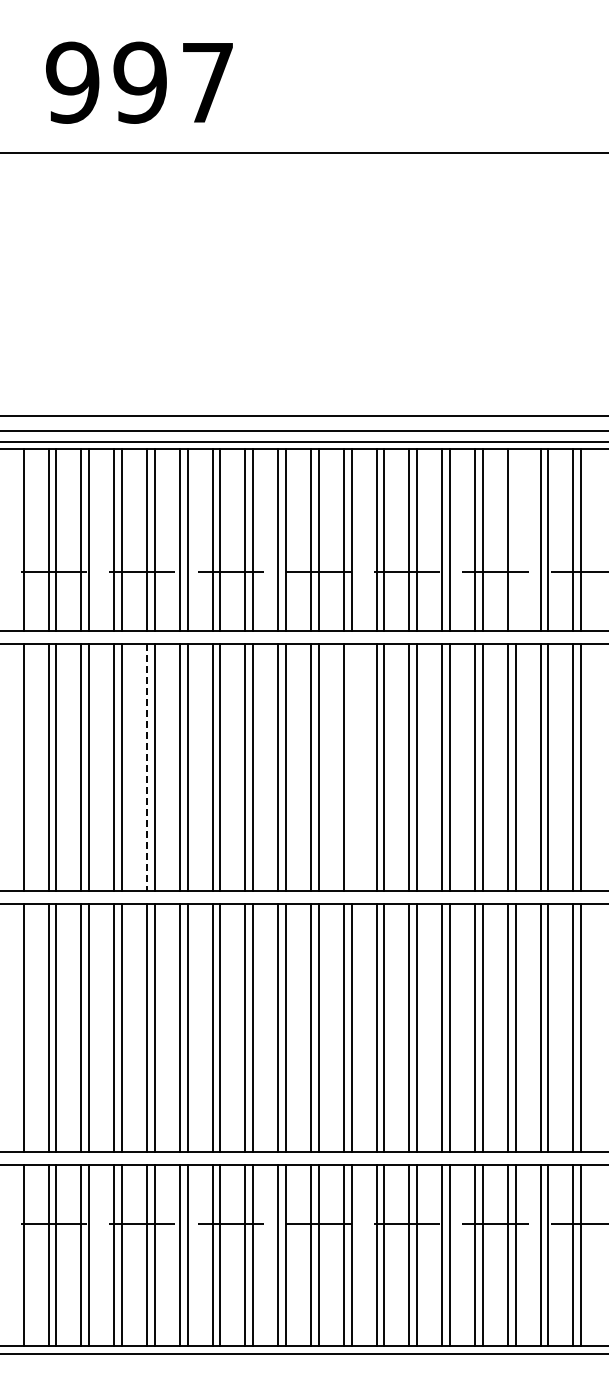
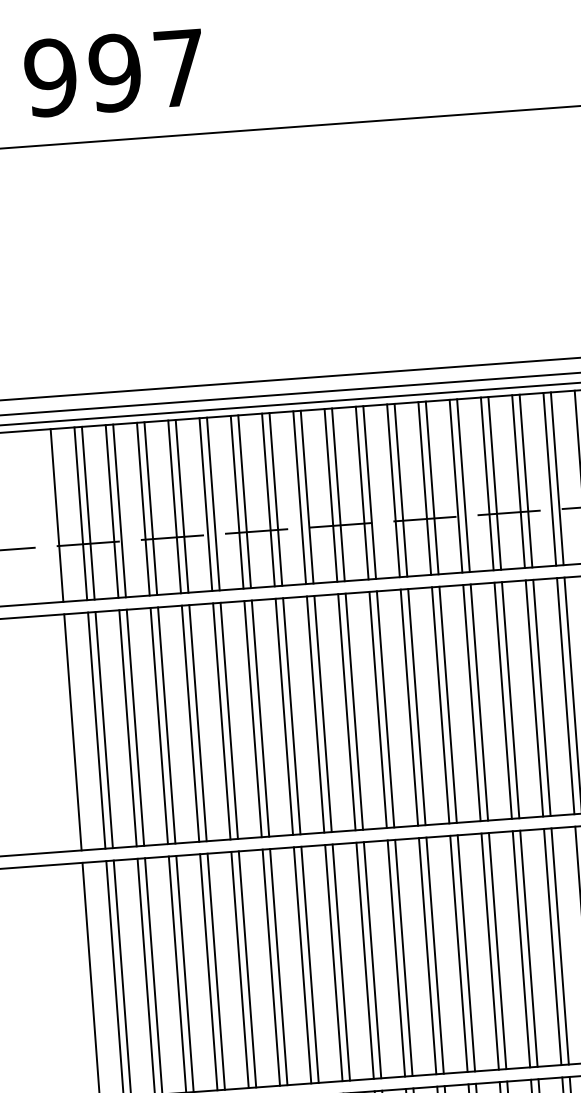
text: (139, 82) -> (114, 72), moved
line: (515, 539) -> (525, 480), added
line: (147, 767) -> (191, 723), dashed -> solid
line: (351, 767) -> (385, 709), added

